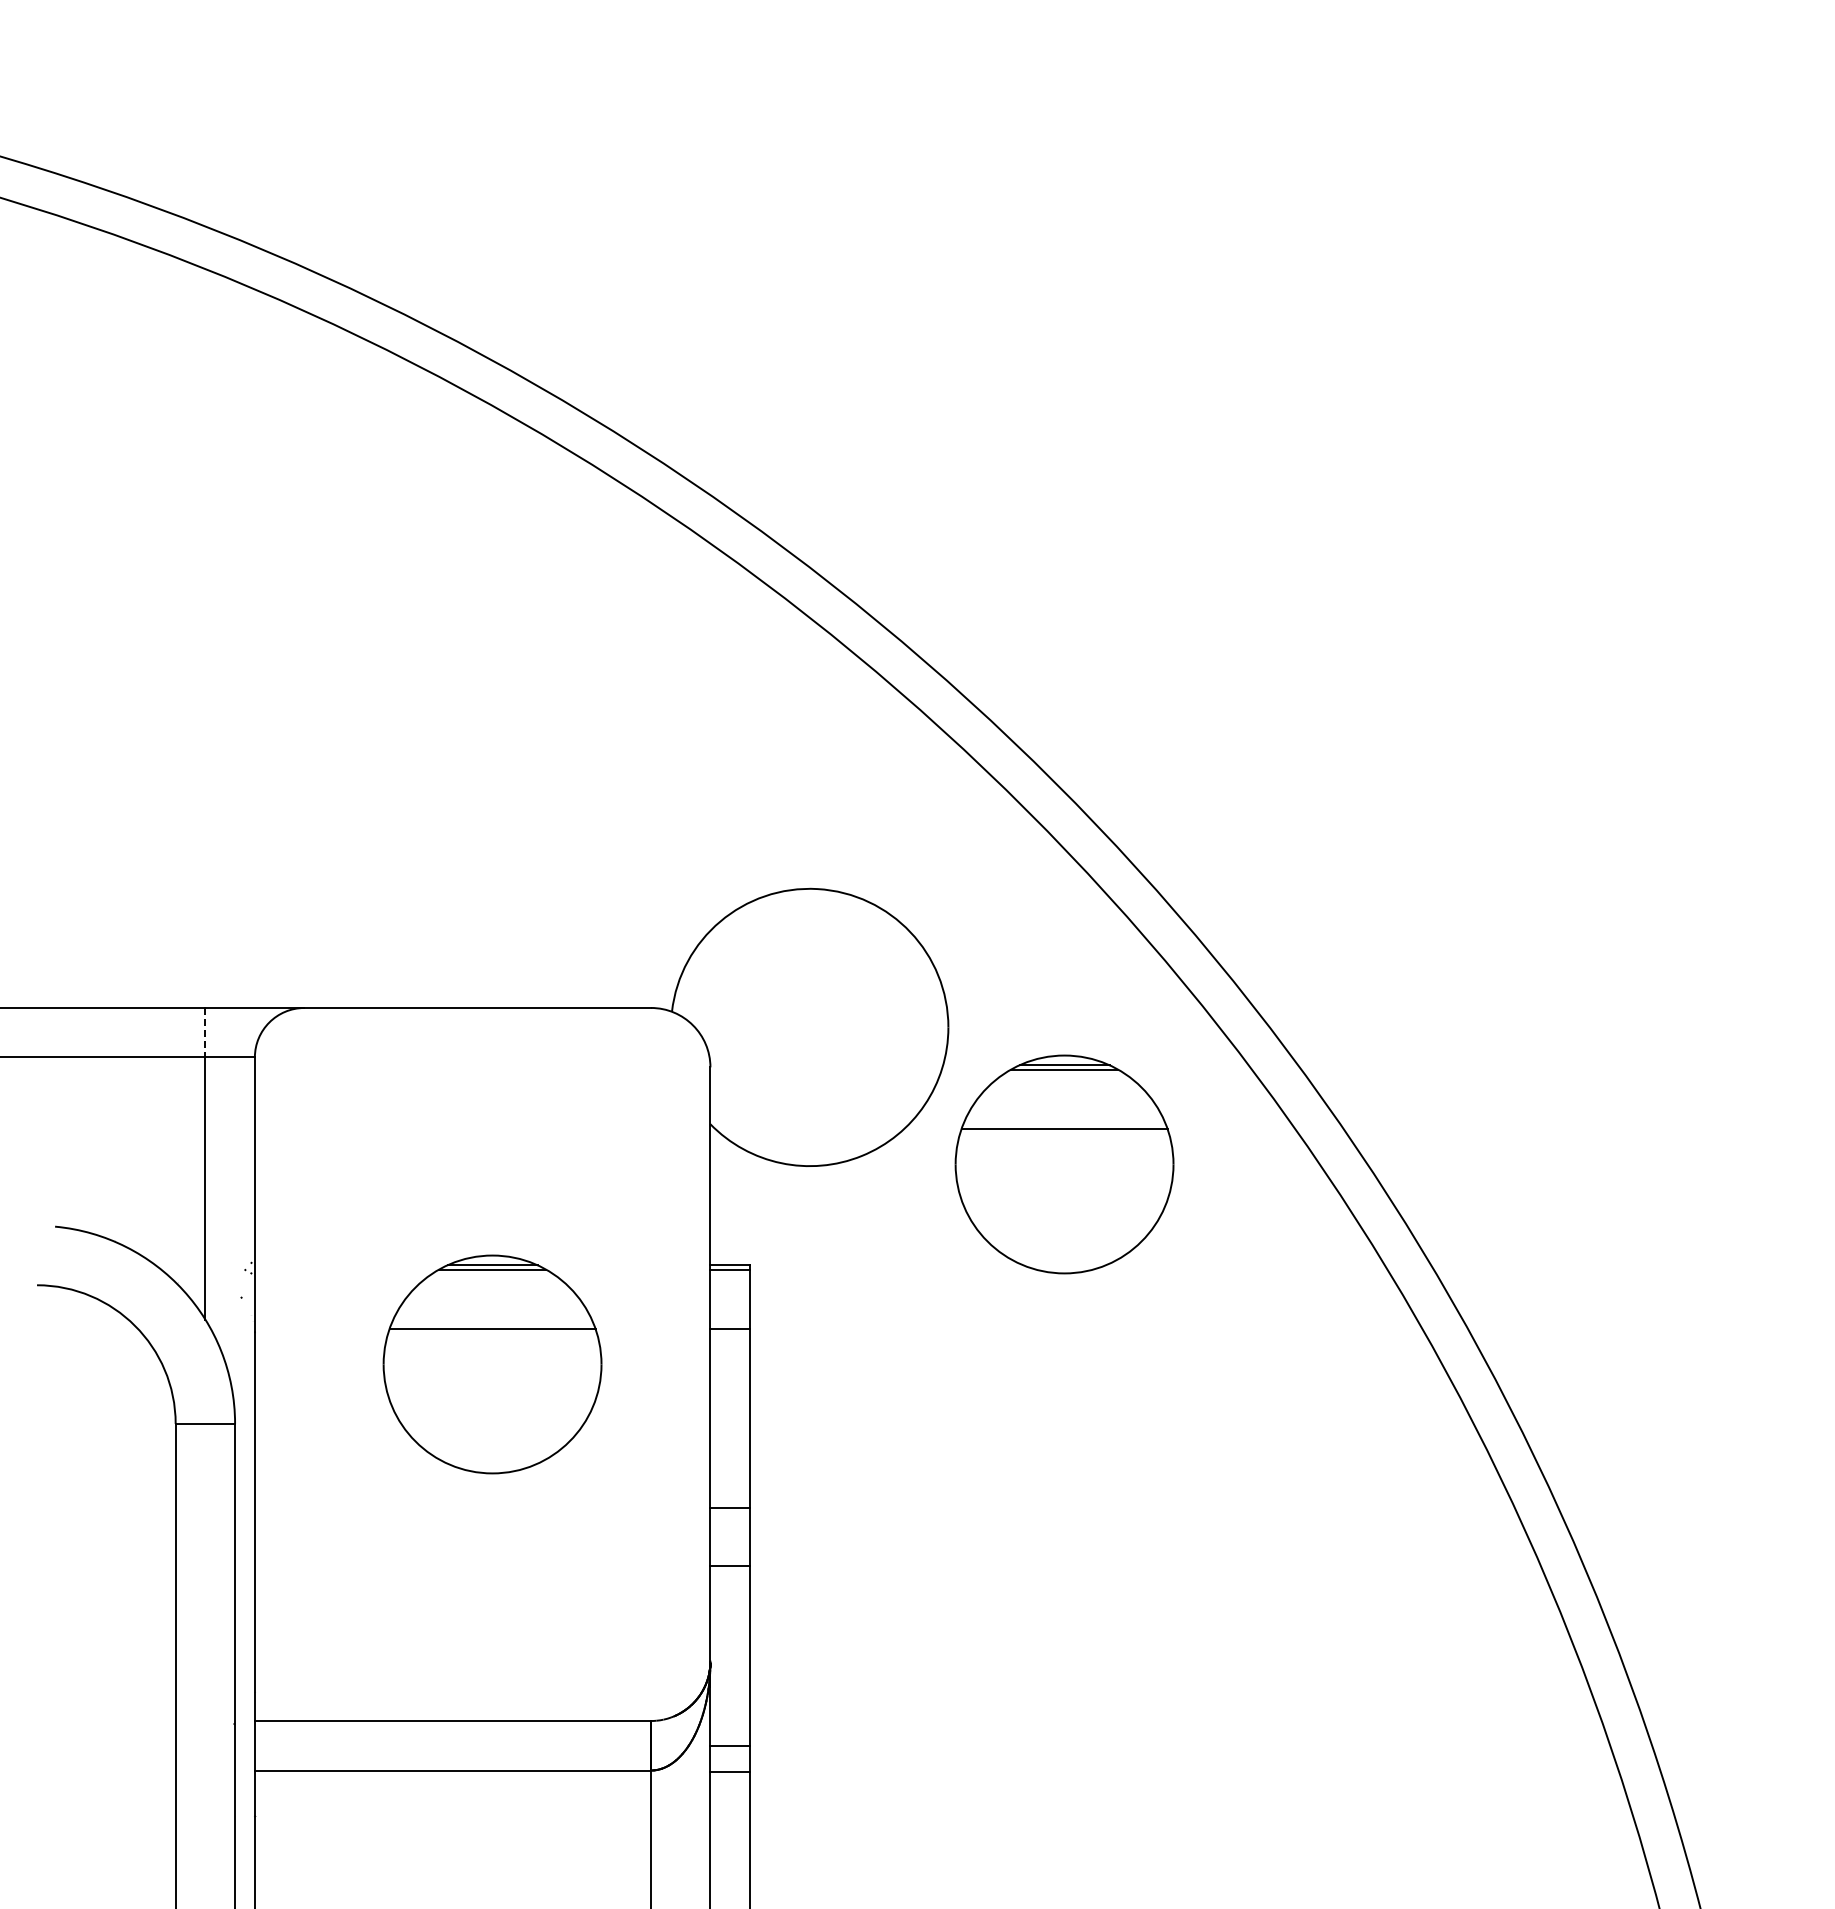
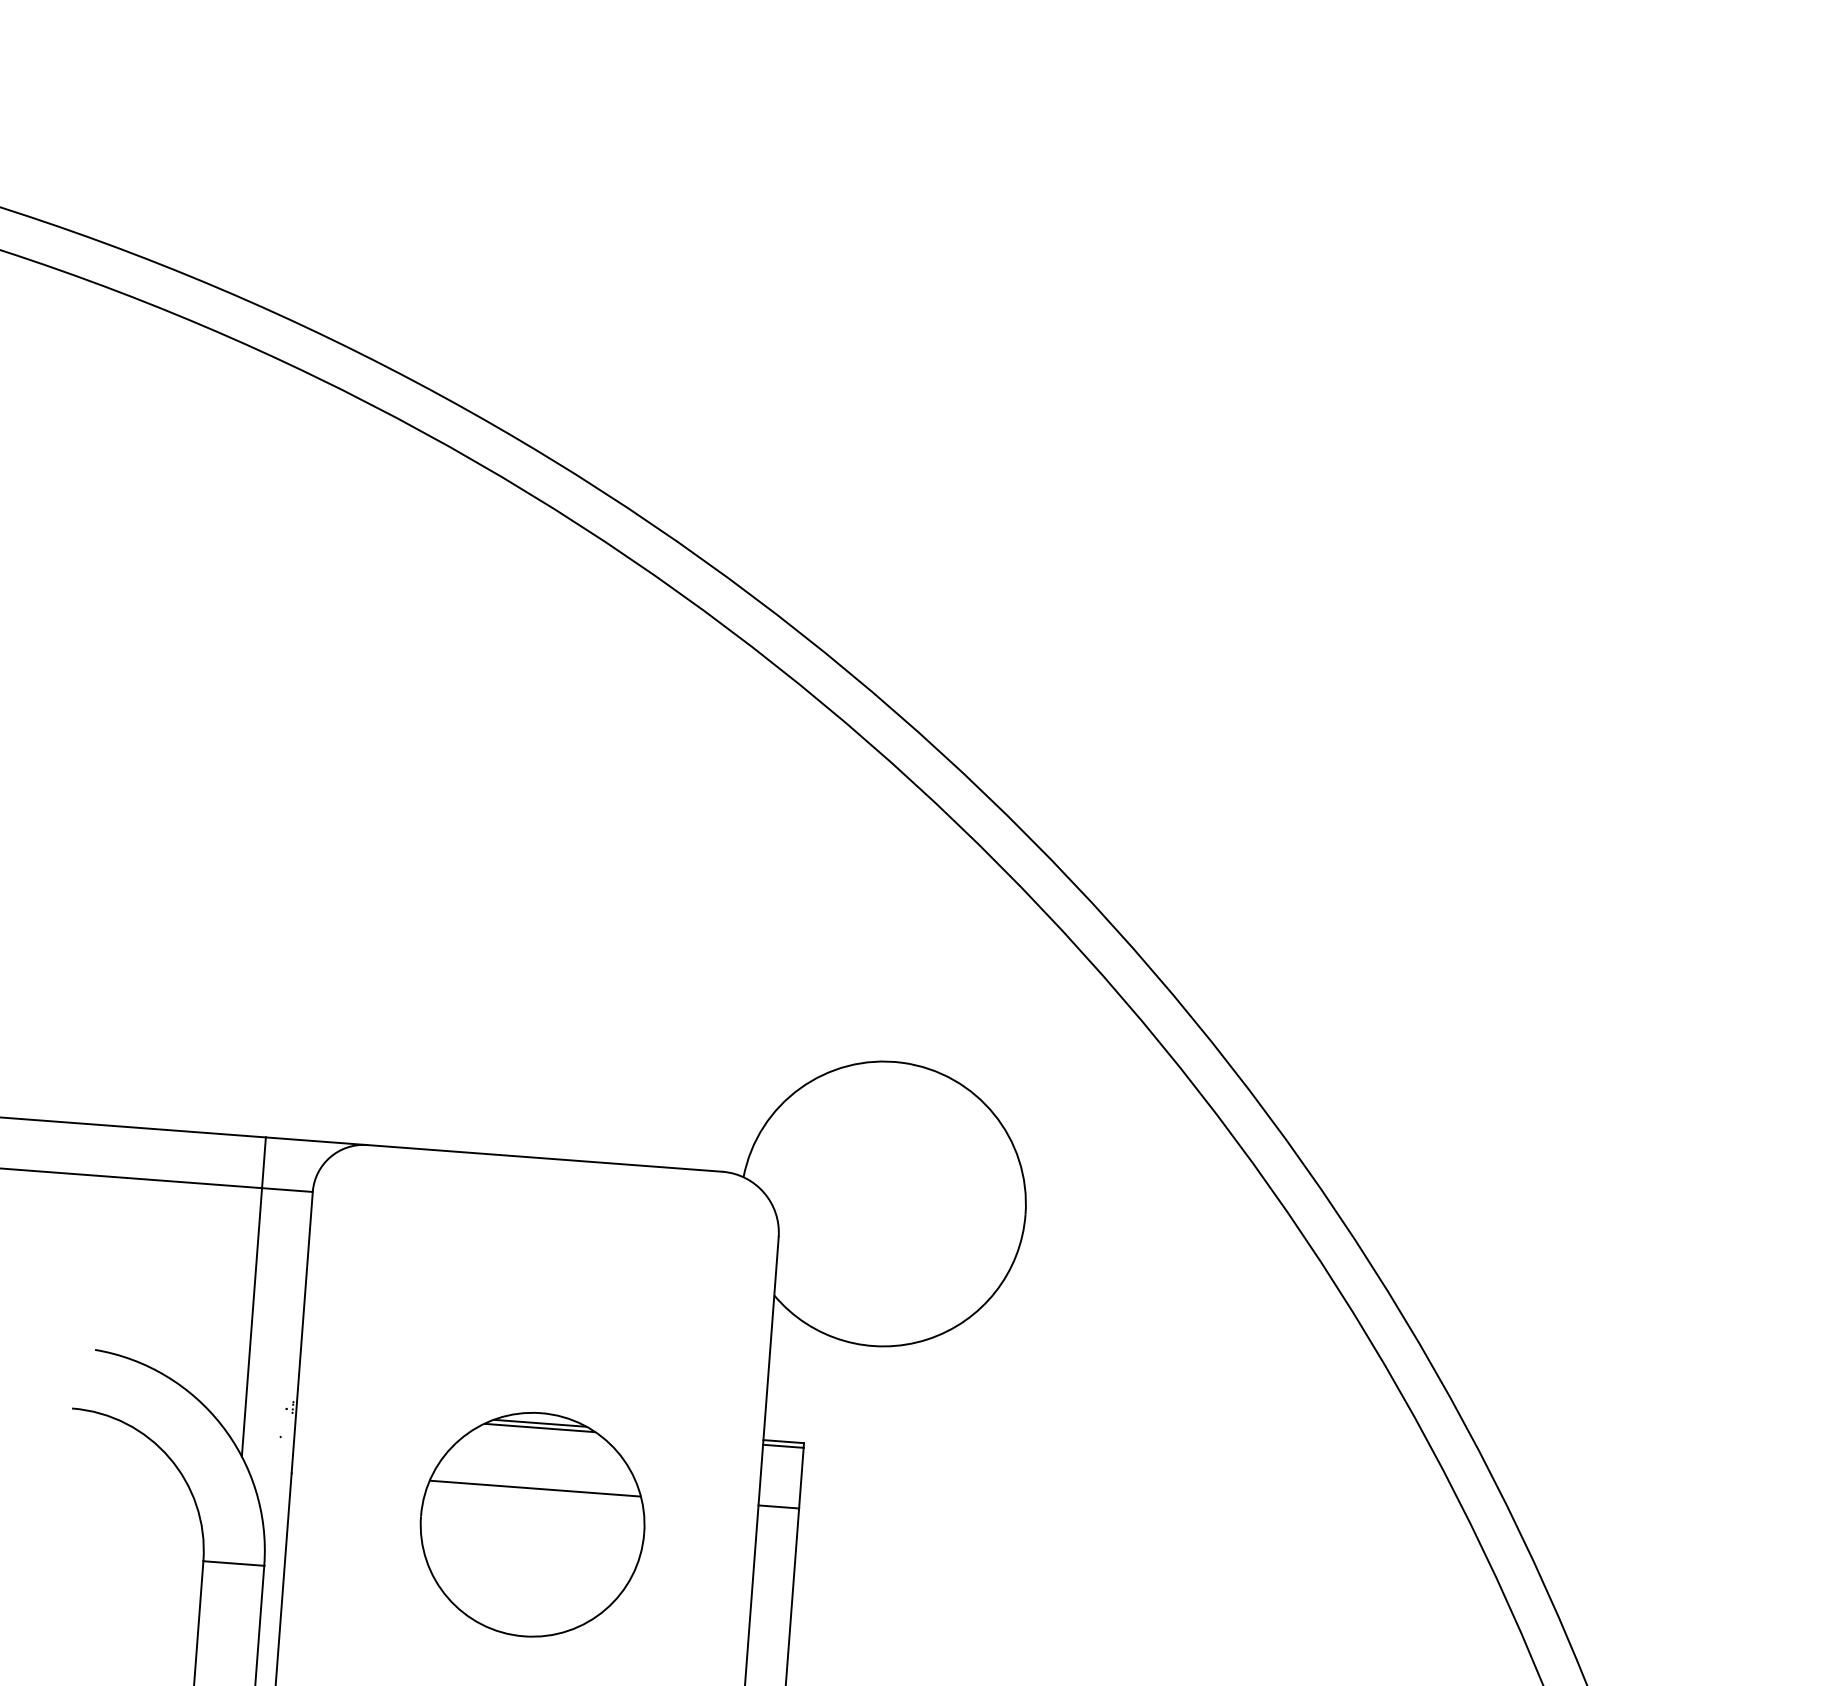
line: (205, 1032) -> (264, 1162), dashed -> solid
part: (1064, 1164) -> (1133, 1363), removed

